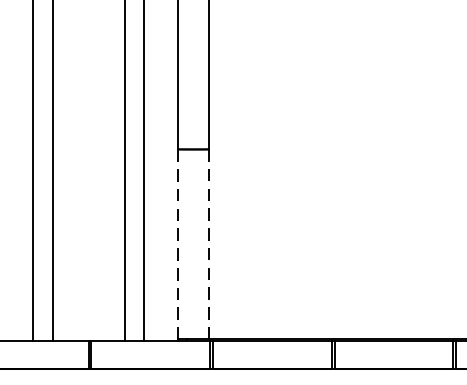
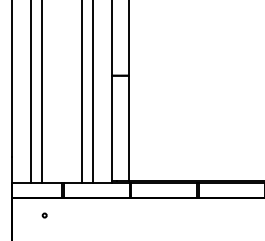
line: (179, 244) -> (112, 128), dashed -> solid
line: (209, 244) -> (129, 128), dashed -> solid

